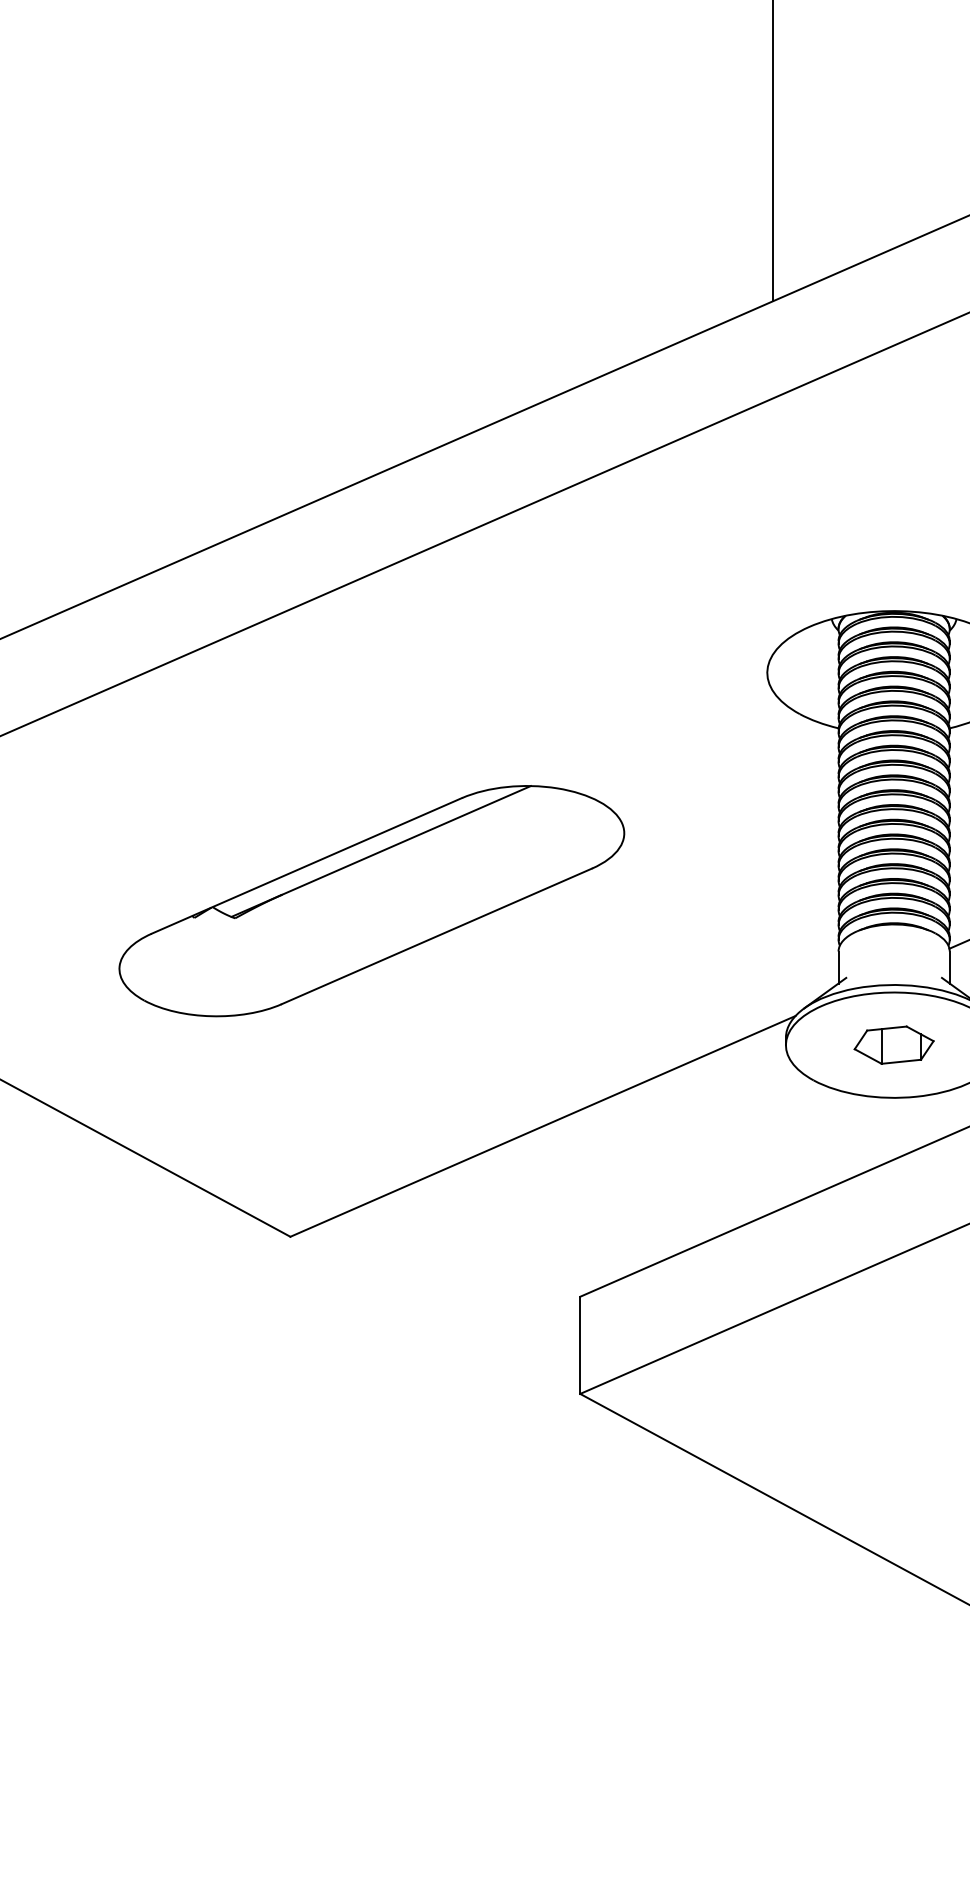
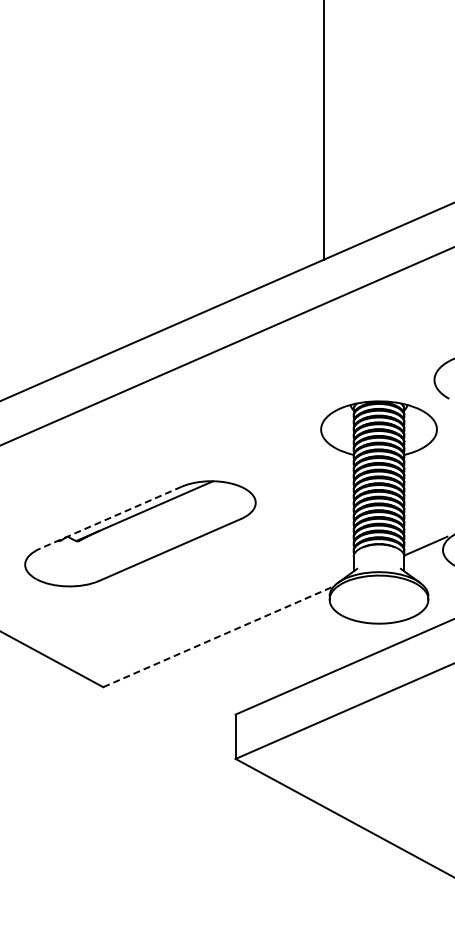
line: (306, 865) -> (110, 517), solid -> dashed
part: (892, 1044) -> (378, 599), removed
line: (542, 1125) -> (218, 636), solid -> dashed

